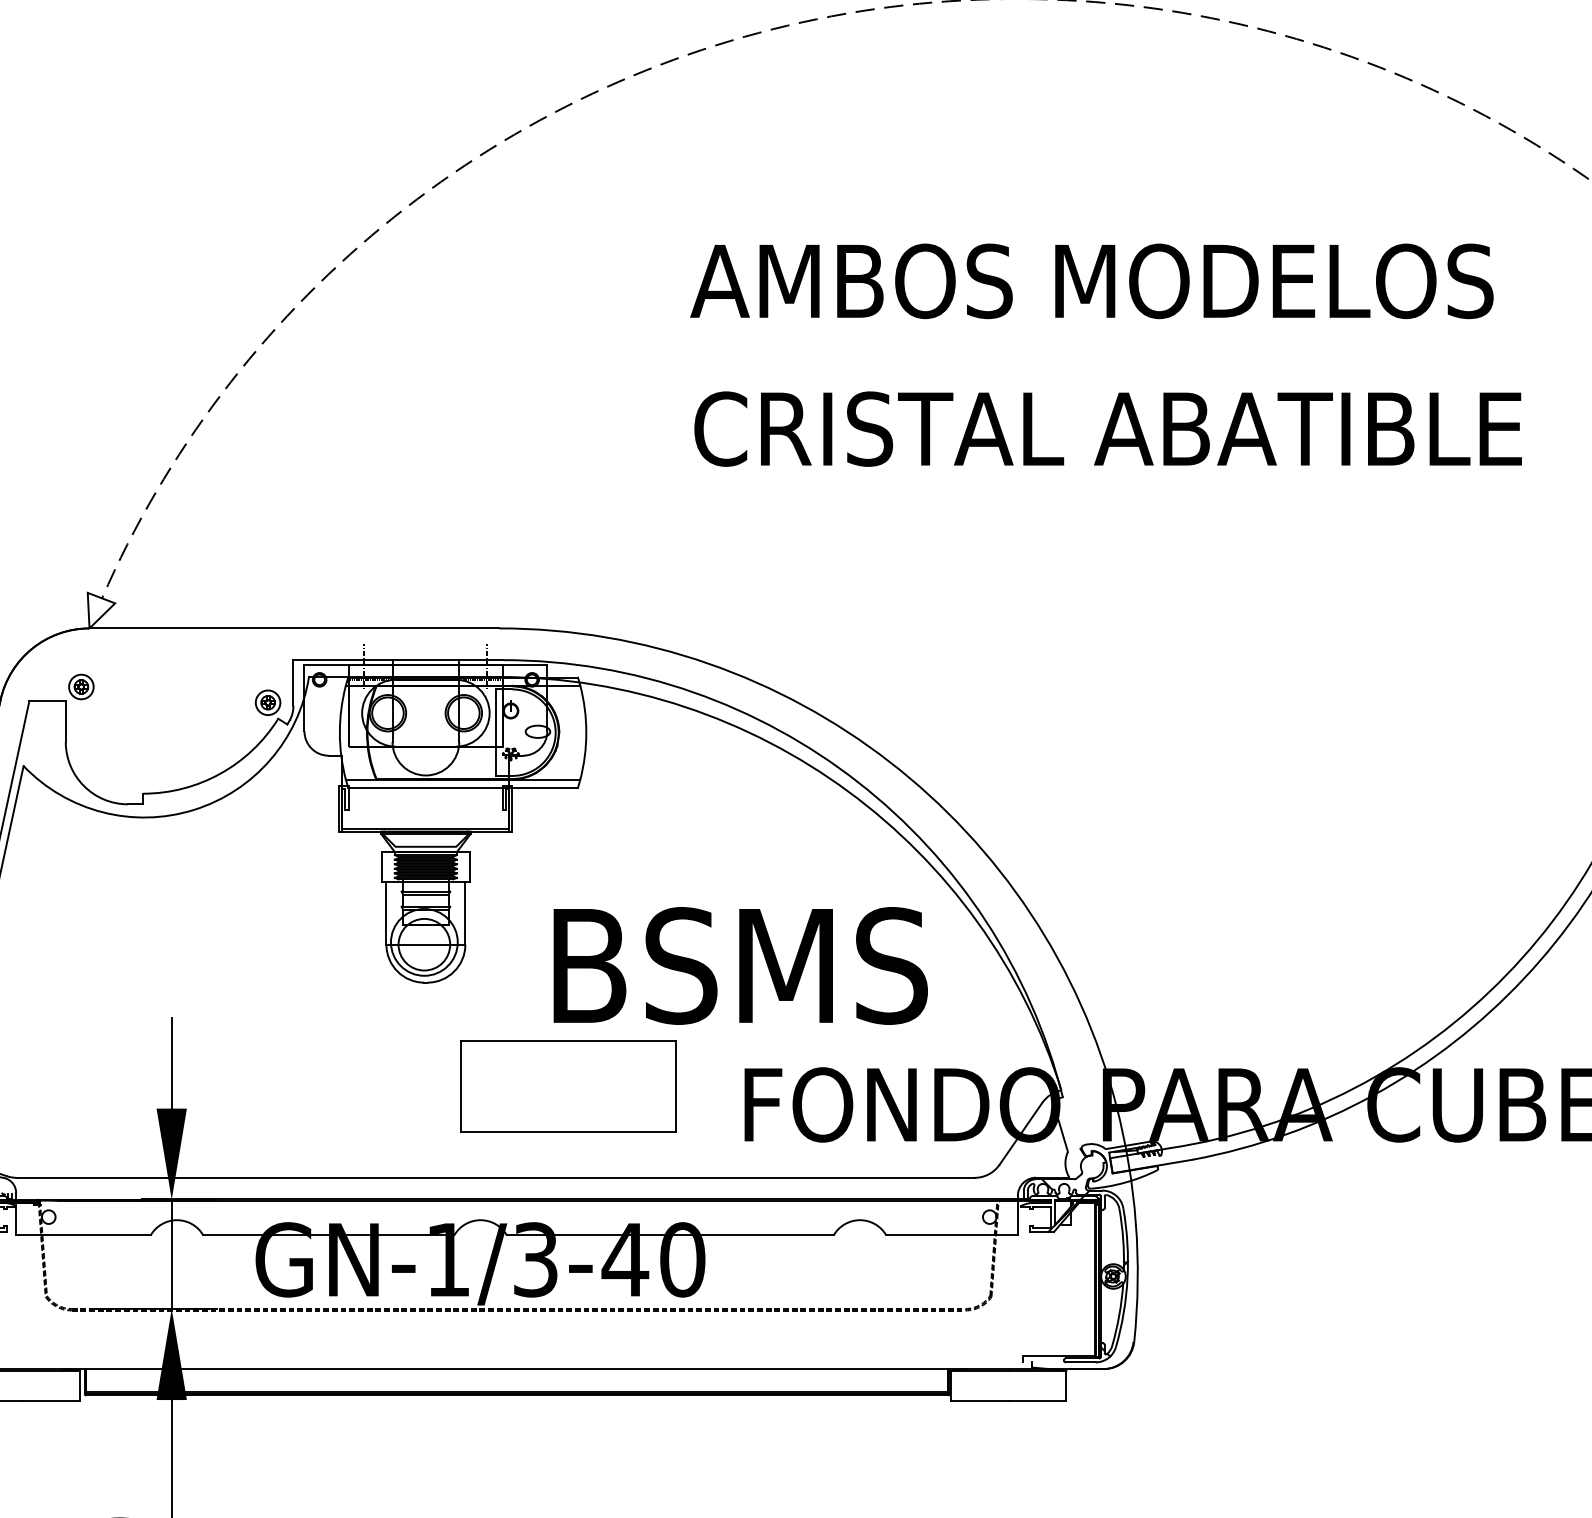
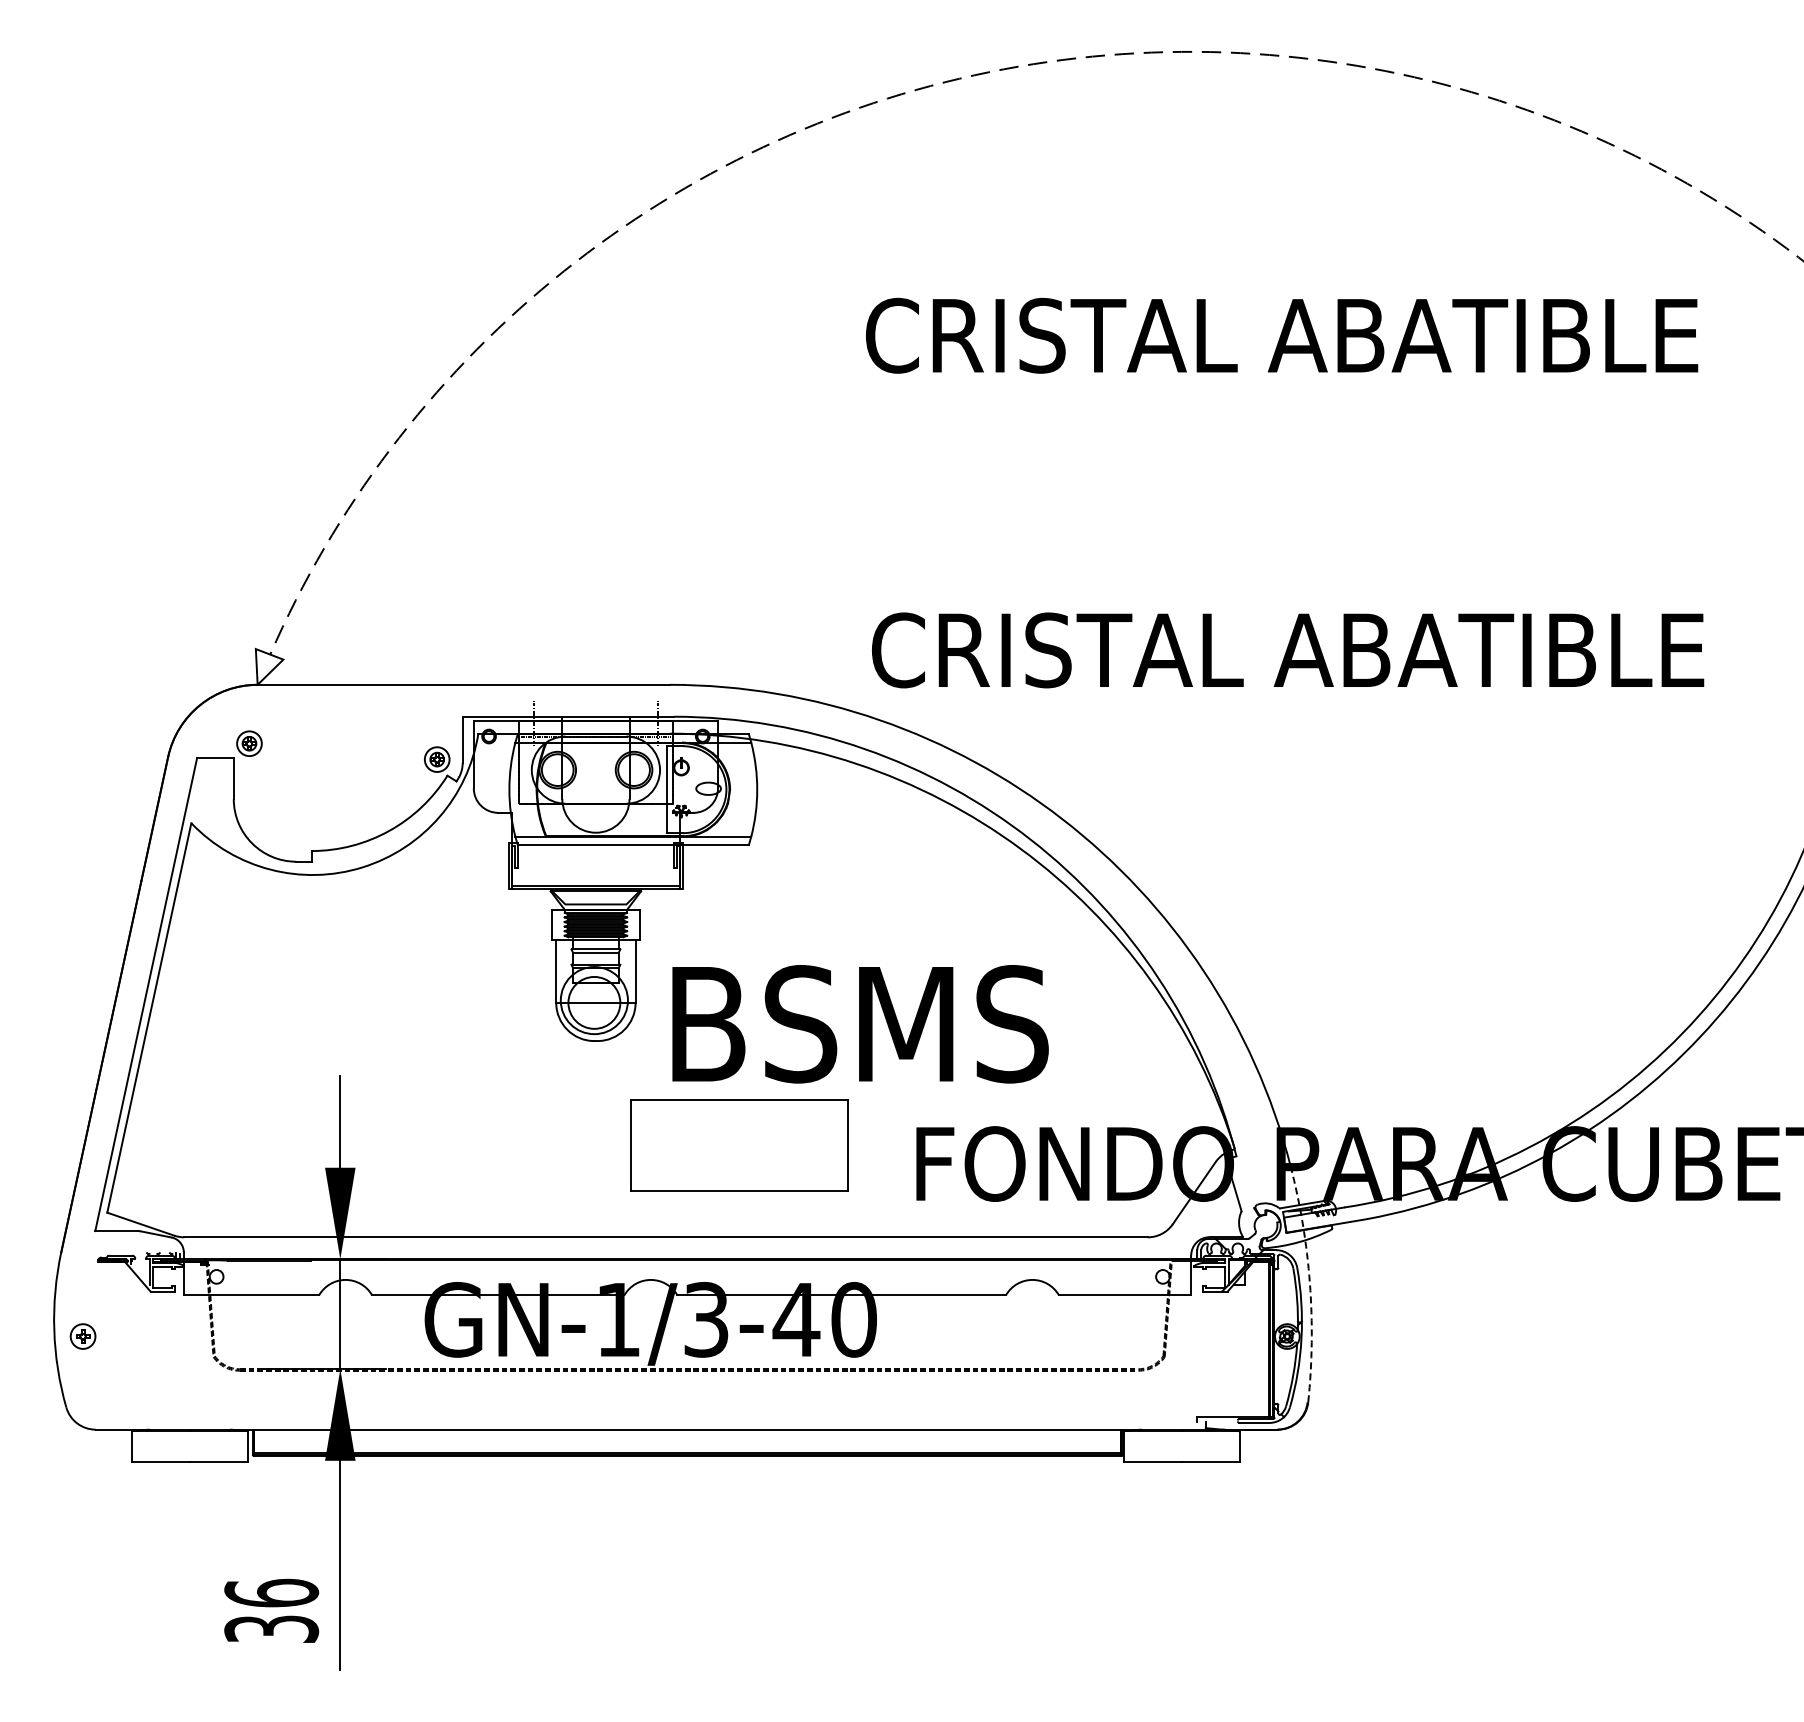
text: (1105, 281) -> (1279, 335), AMBOS MODELOS -> CRISTAL ABATIBLE
text: (1108, 429) -> (1288, 650), moved
text: (740, 966) -> (860, 1024), moved
arc: (1135, 1223) -> (1309, 1283), solid -> dashed

